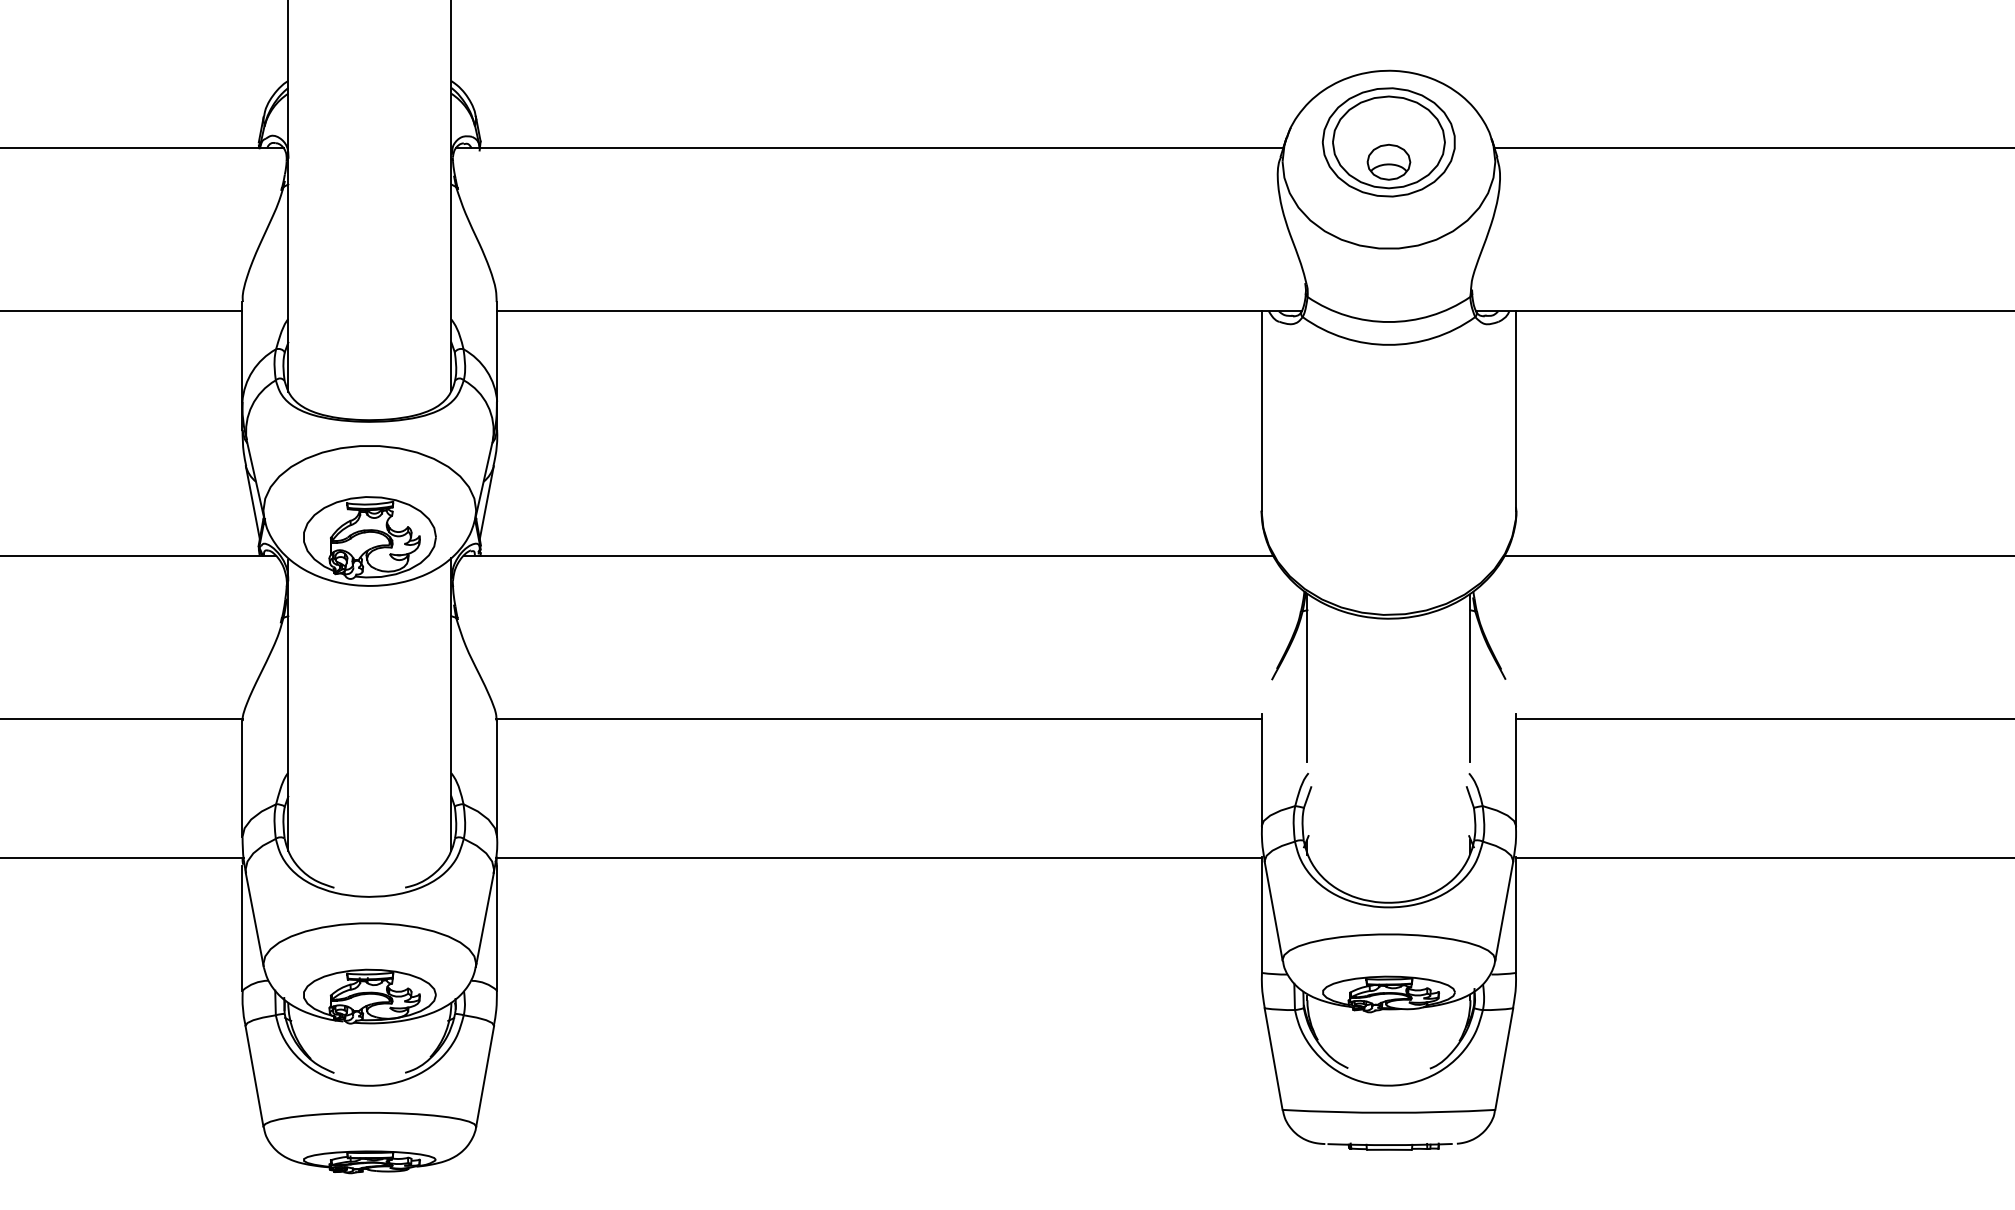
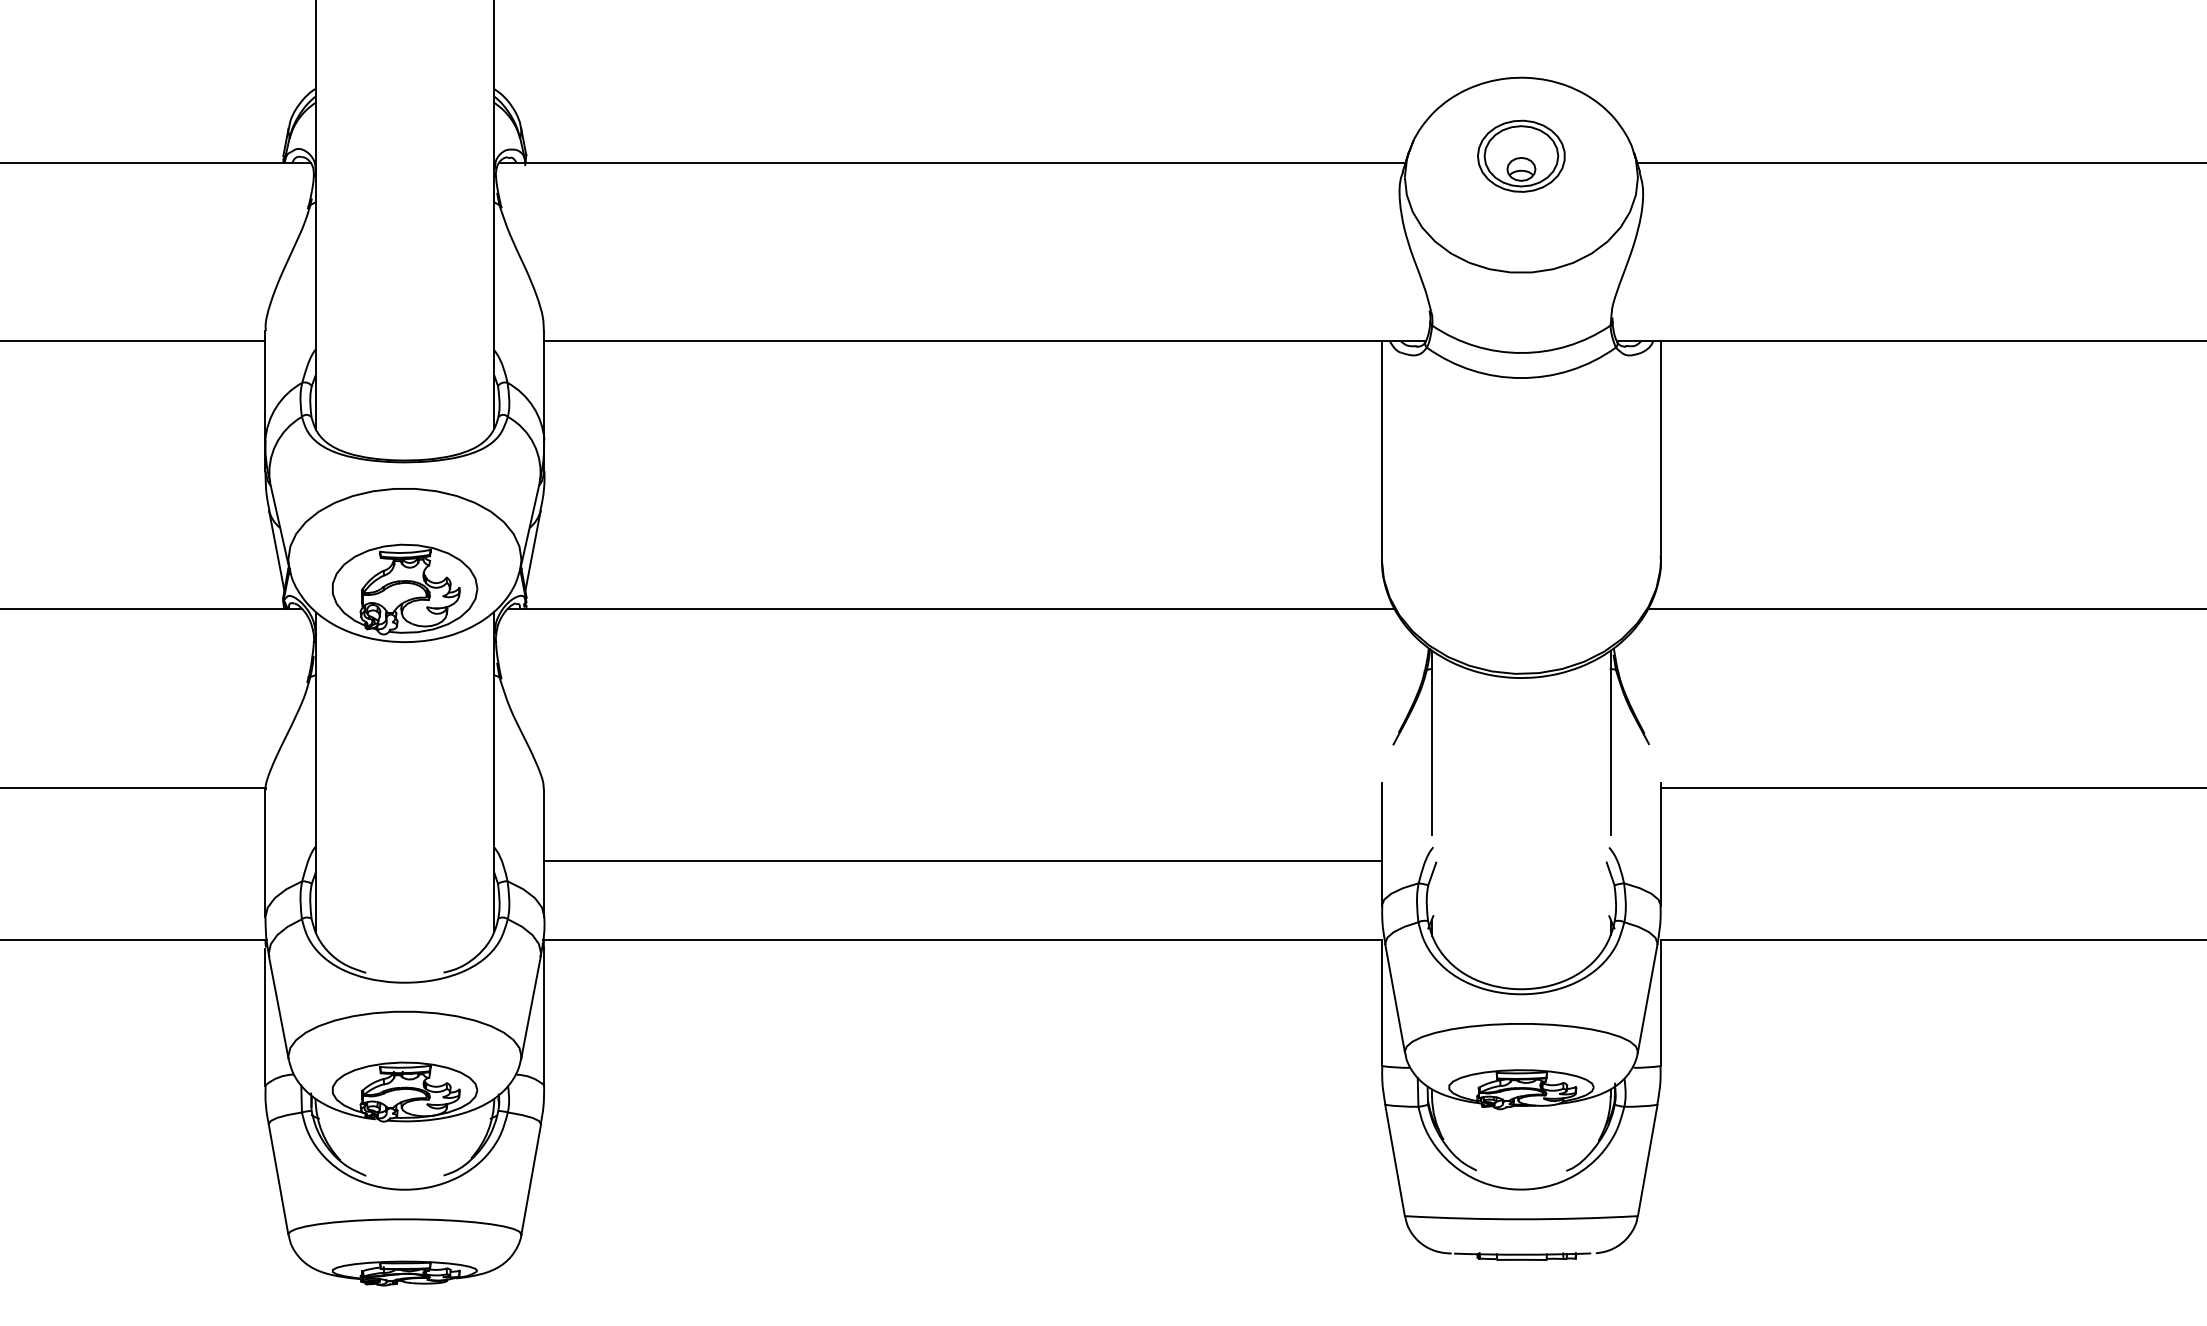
part: (1389, 142) -> (1521, 156), size x0.6
line: (878, 718) -> (962, 860), moved

